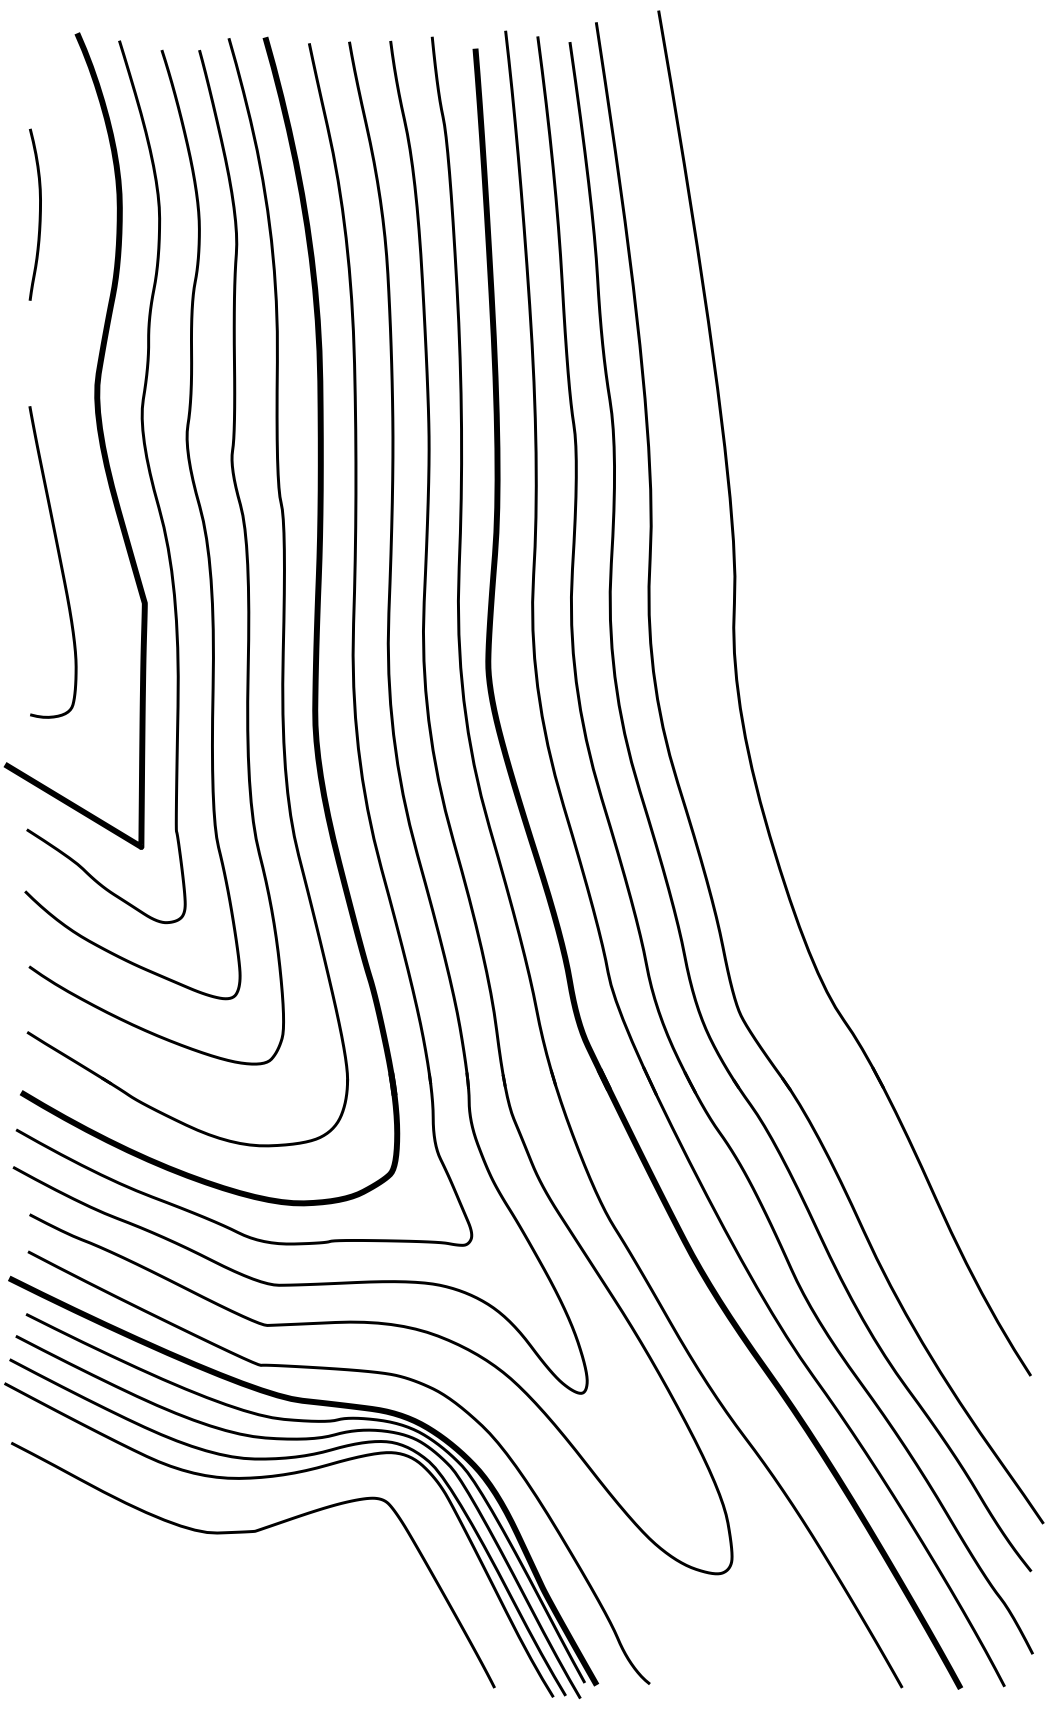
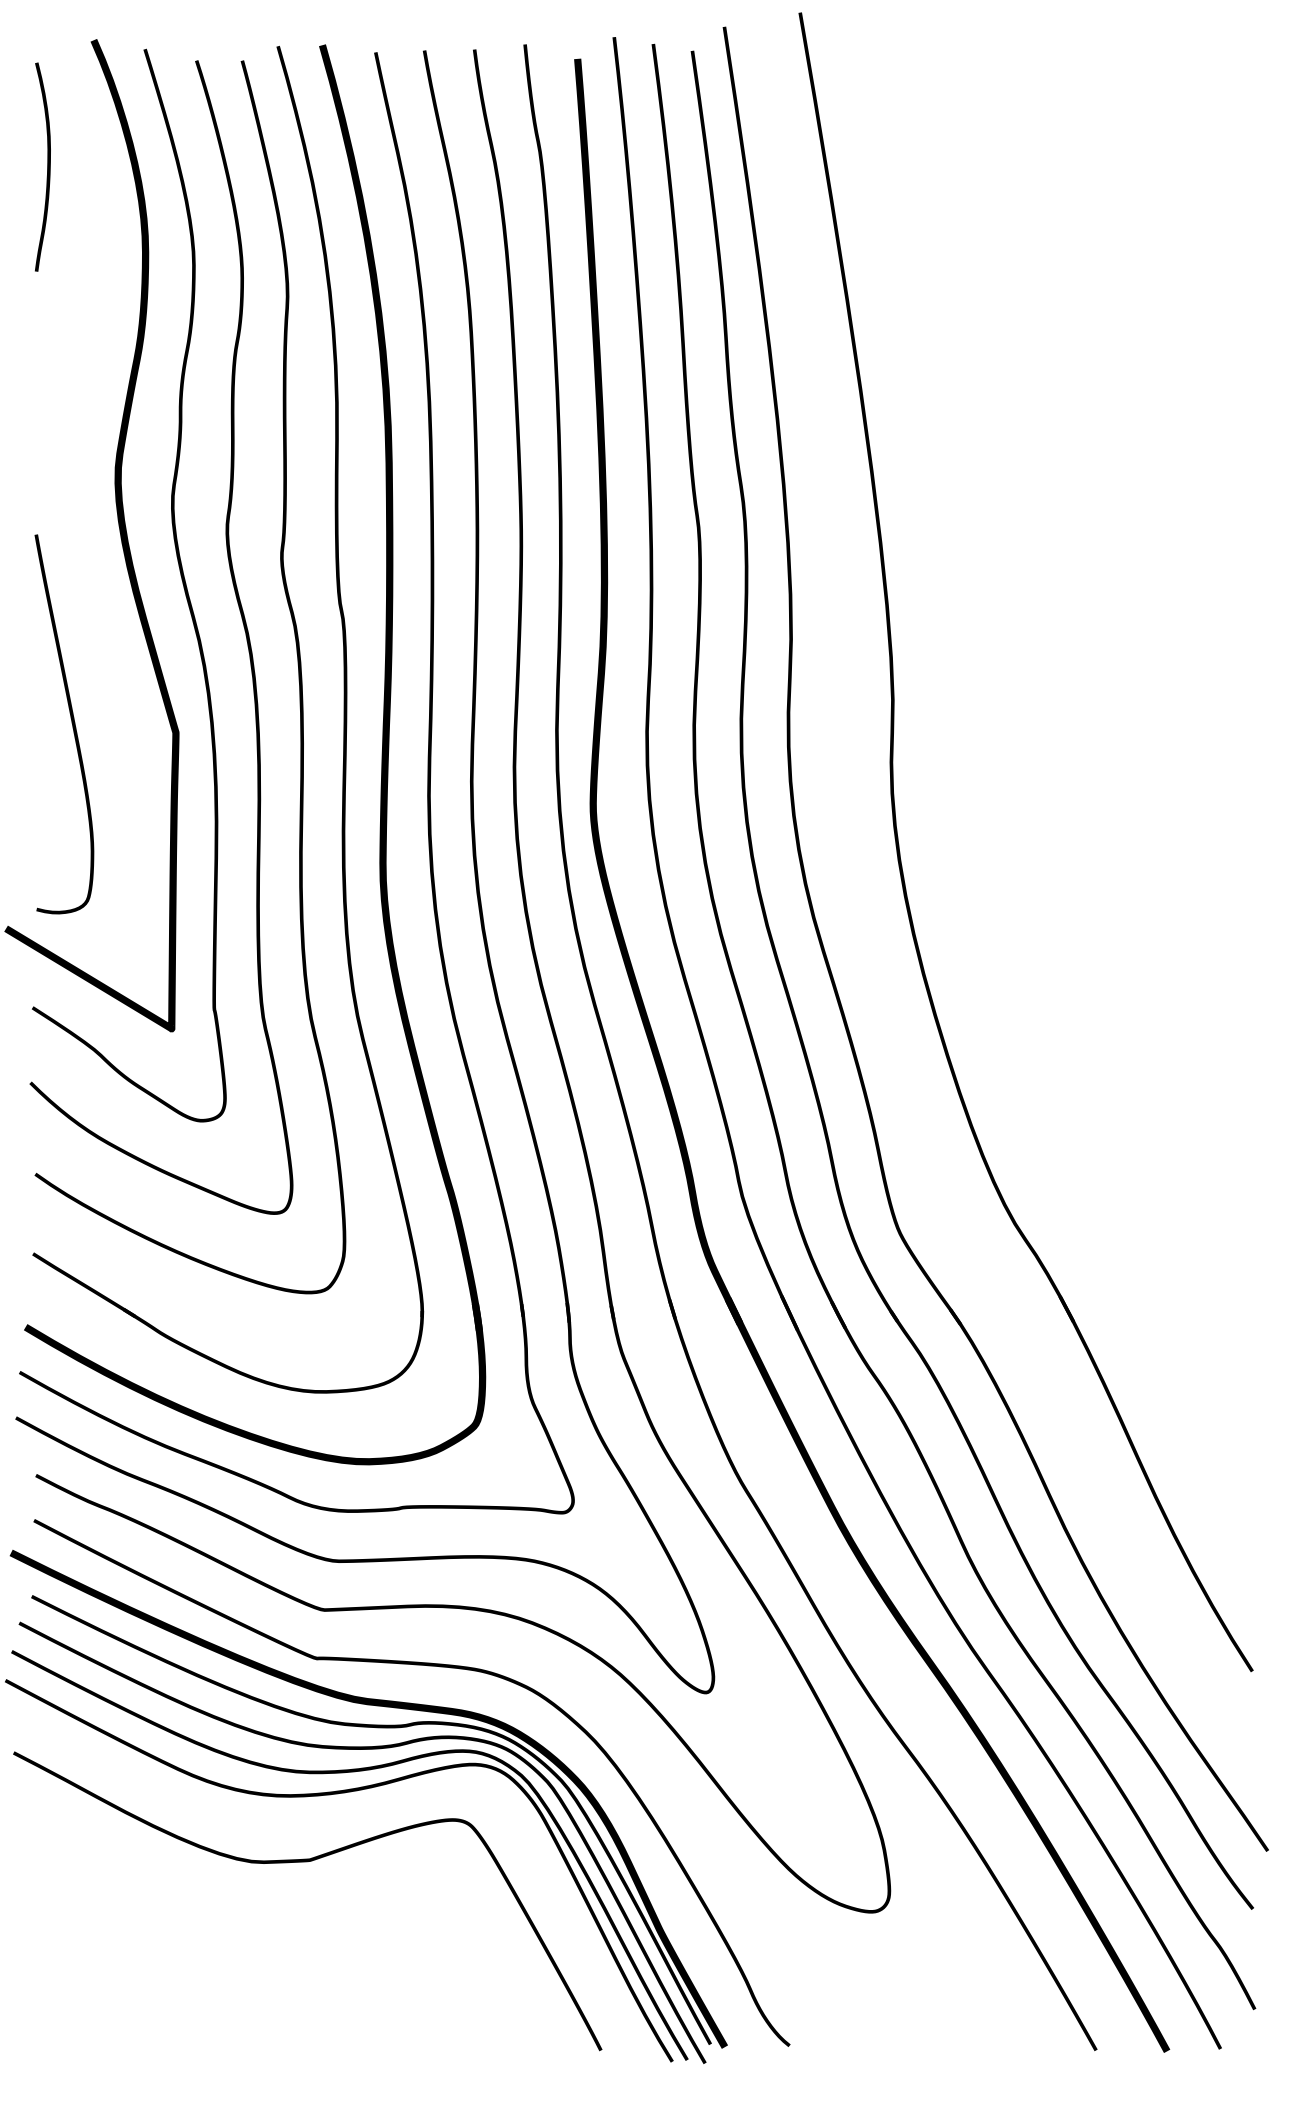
curve: (38, 214) -> (46, 166), moved
curve: (58, 560) -> (71, 722), moved

